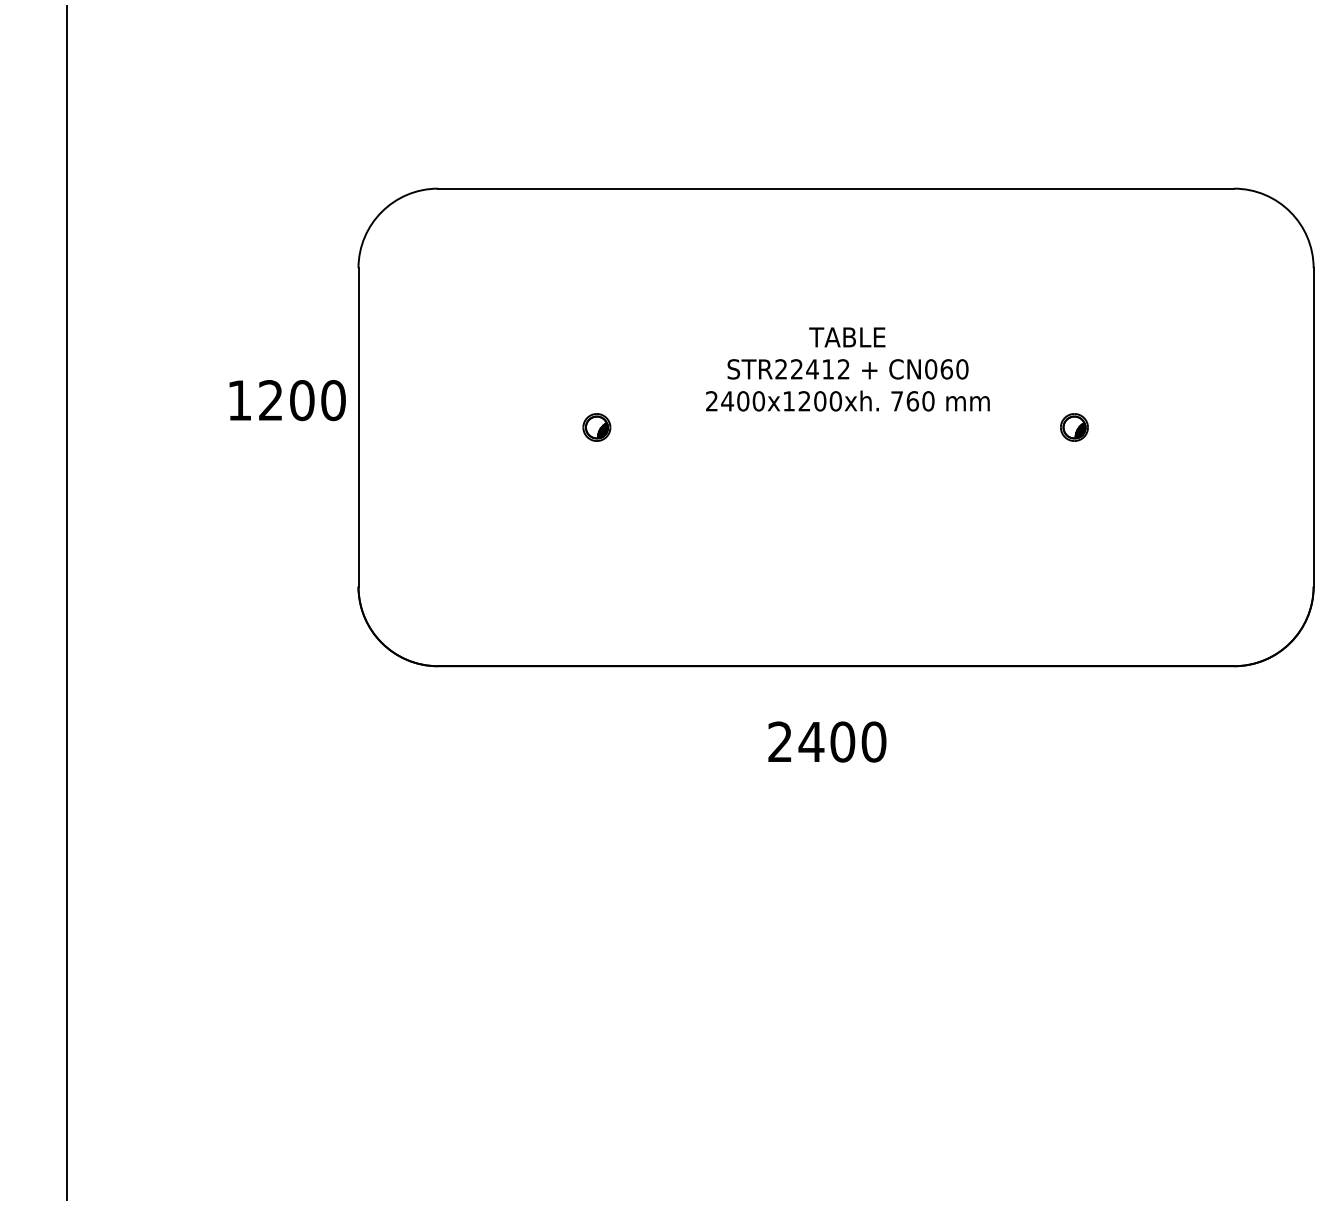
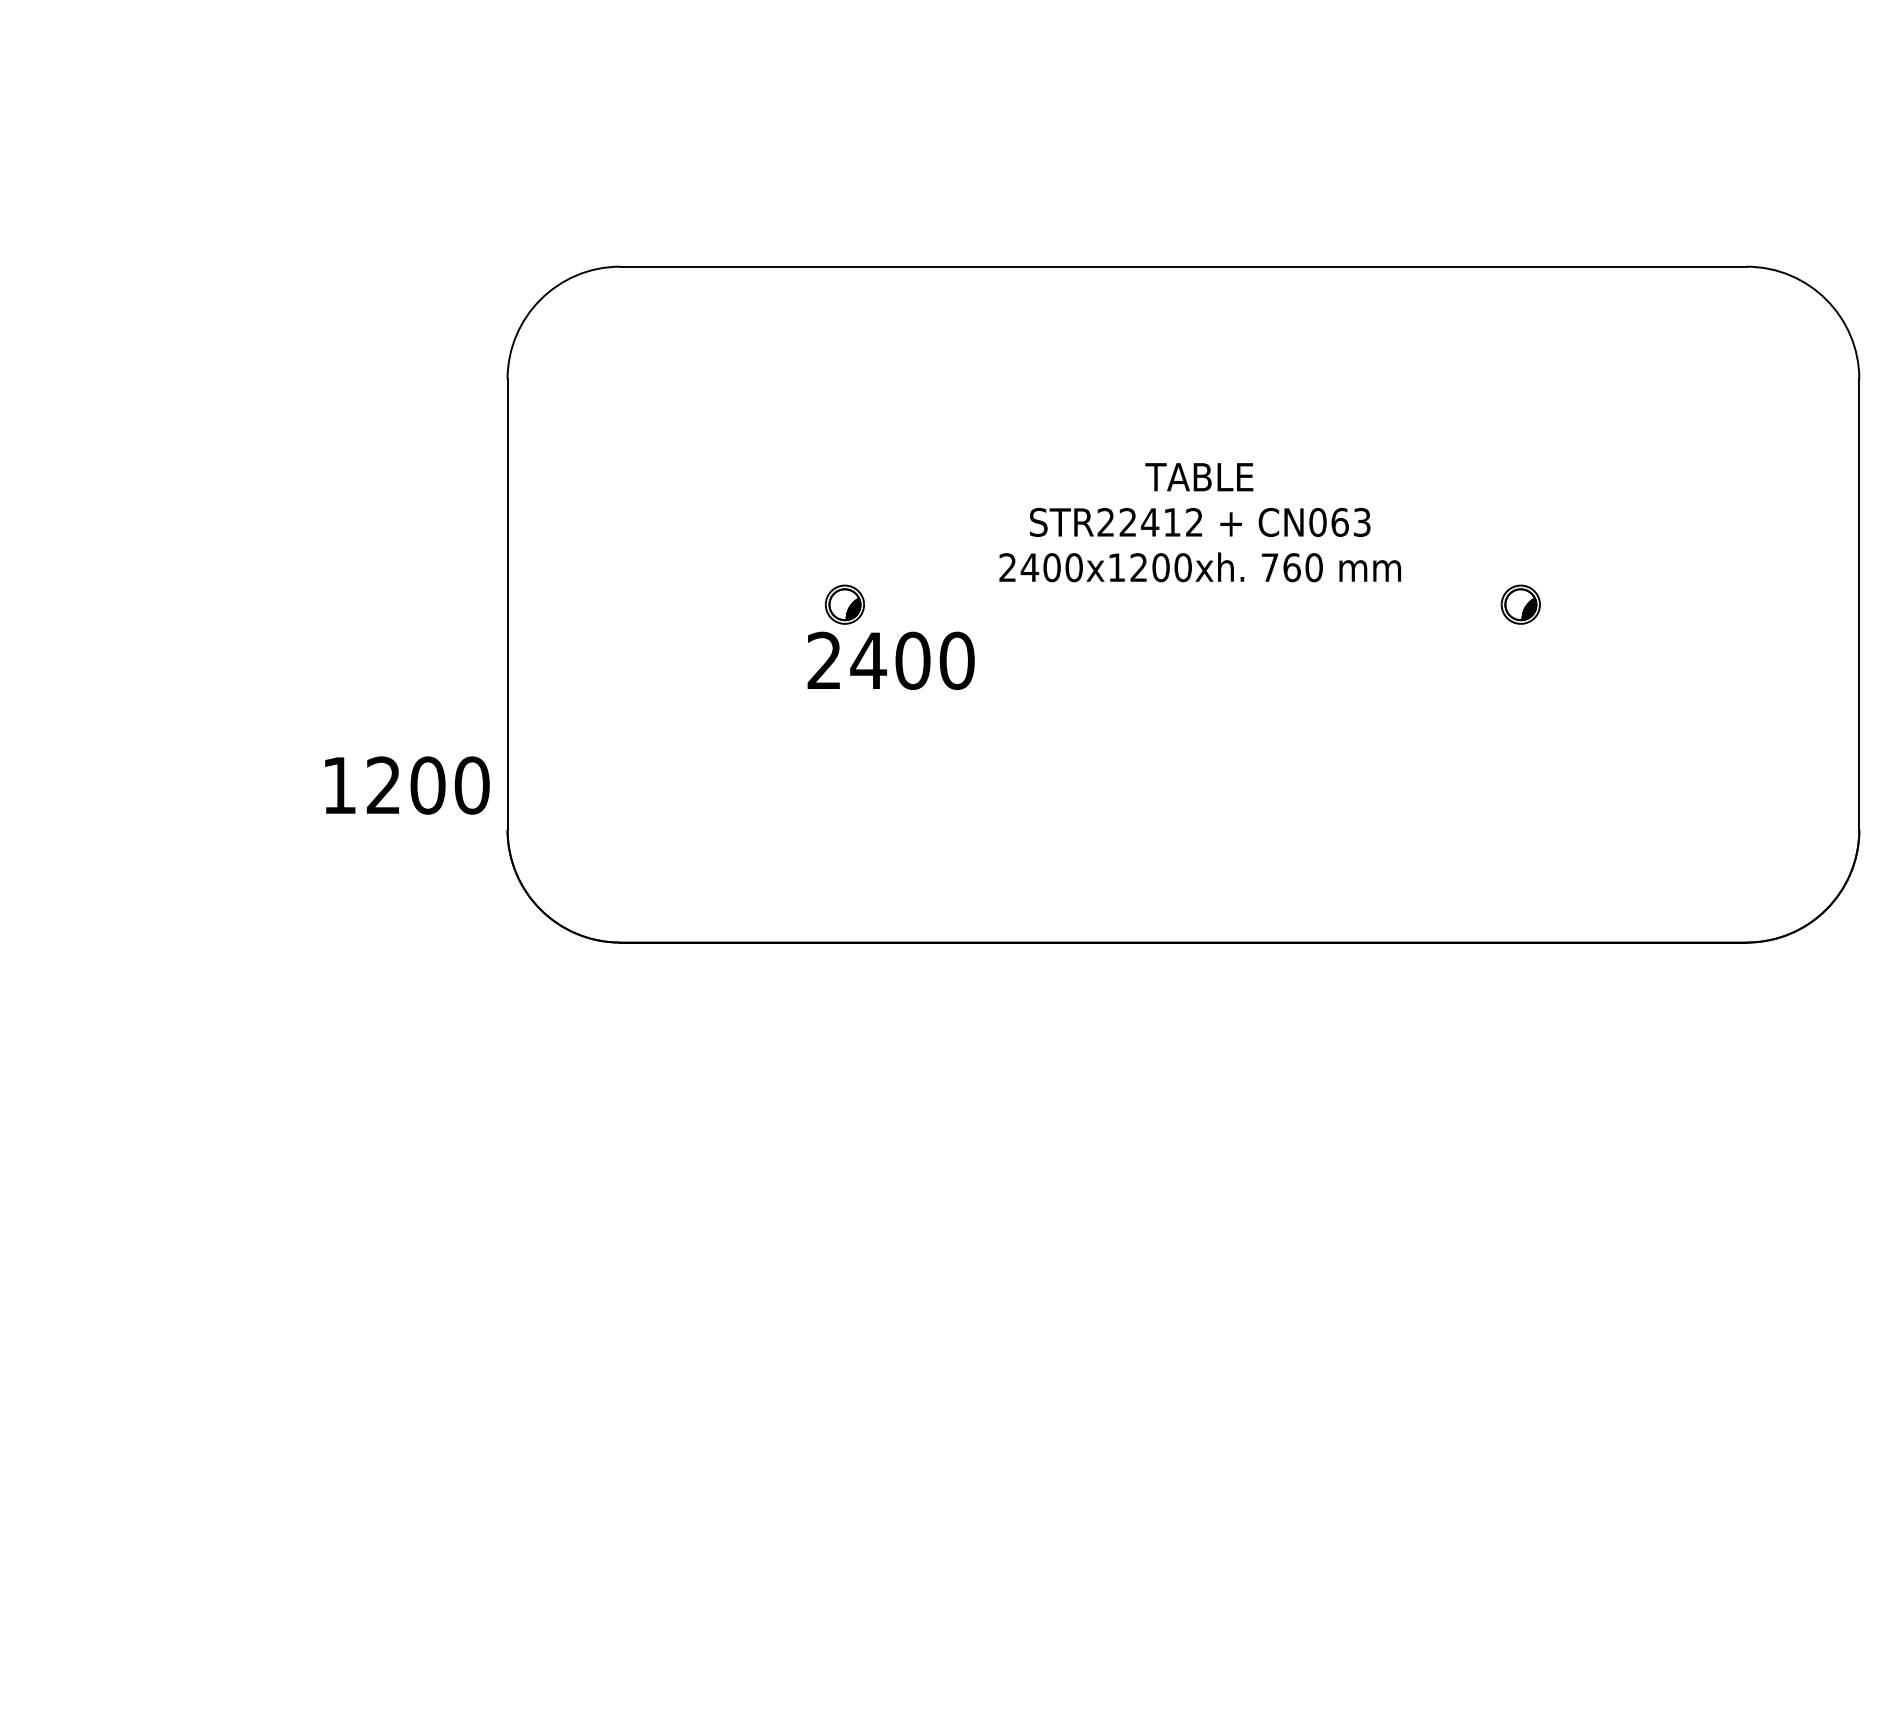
text: (961, 369) -> (1361, 522), CN060 -> CN063
text: (287, 400) -> (407, 785), moved
line: (67, 602) -> (95, 852), removed
text: (826, 741) -> (890, 660), moved

